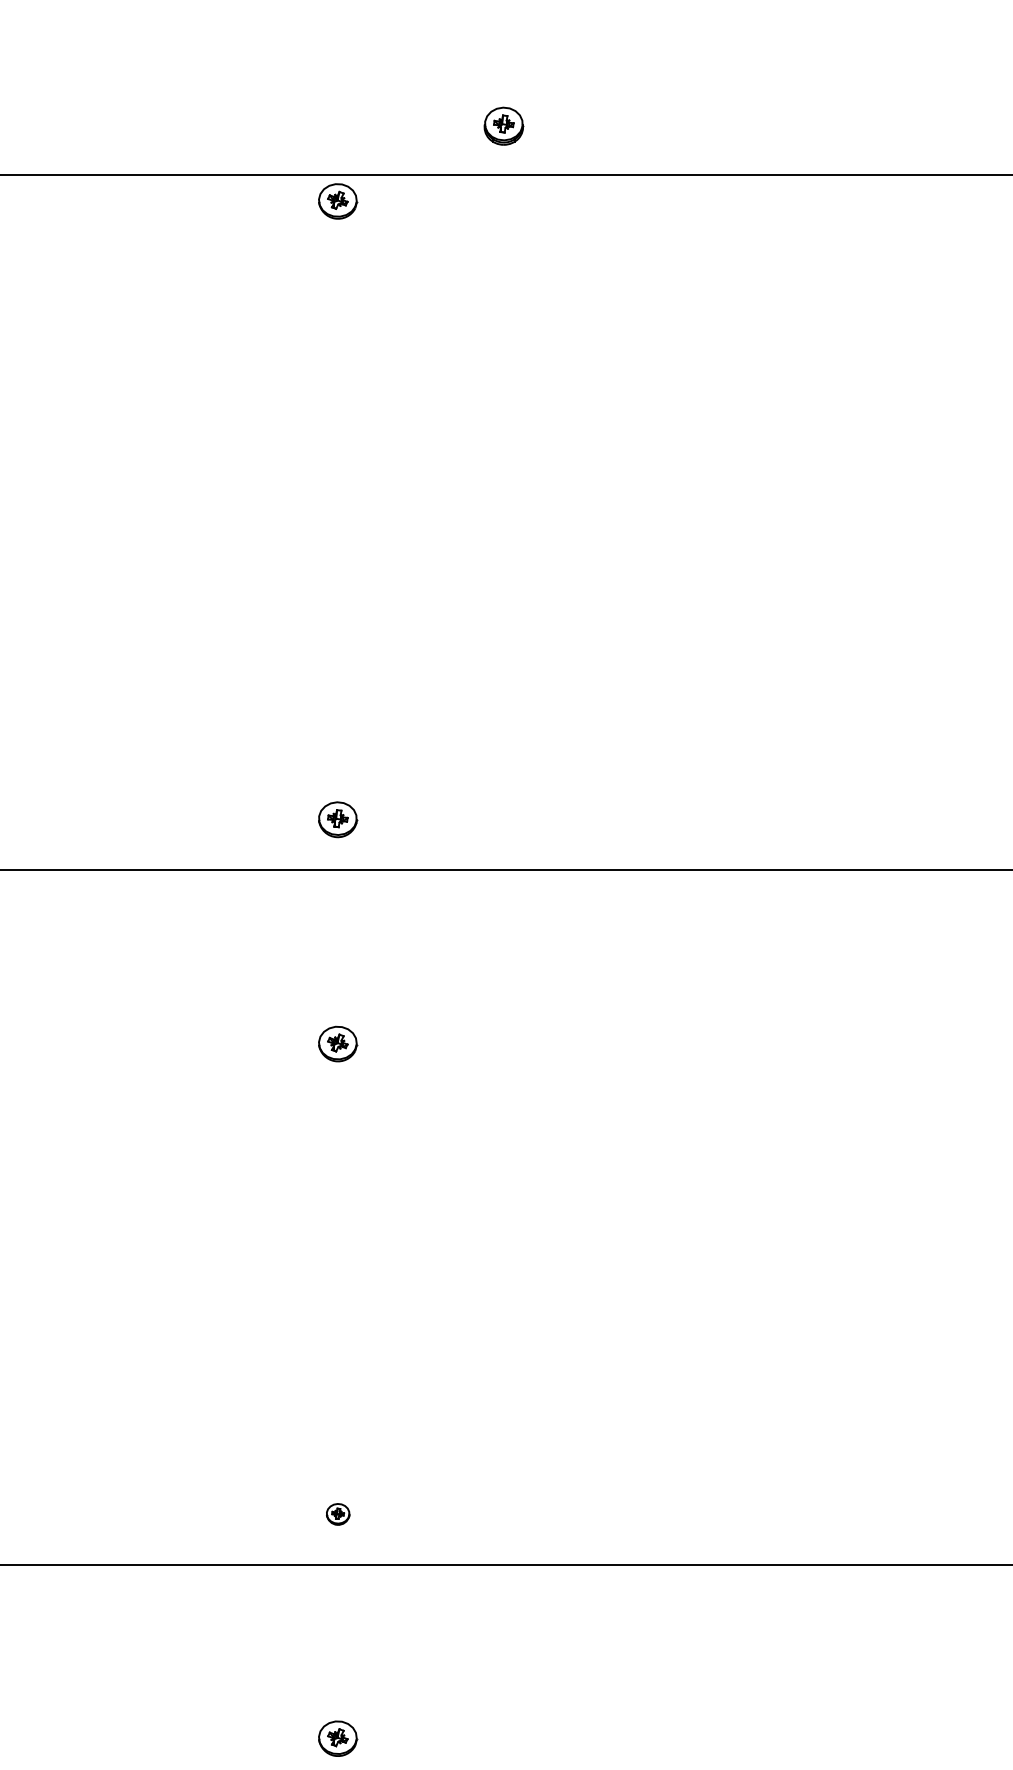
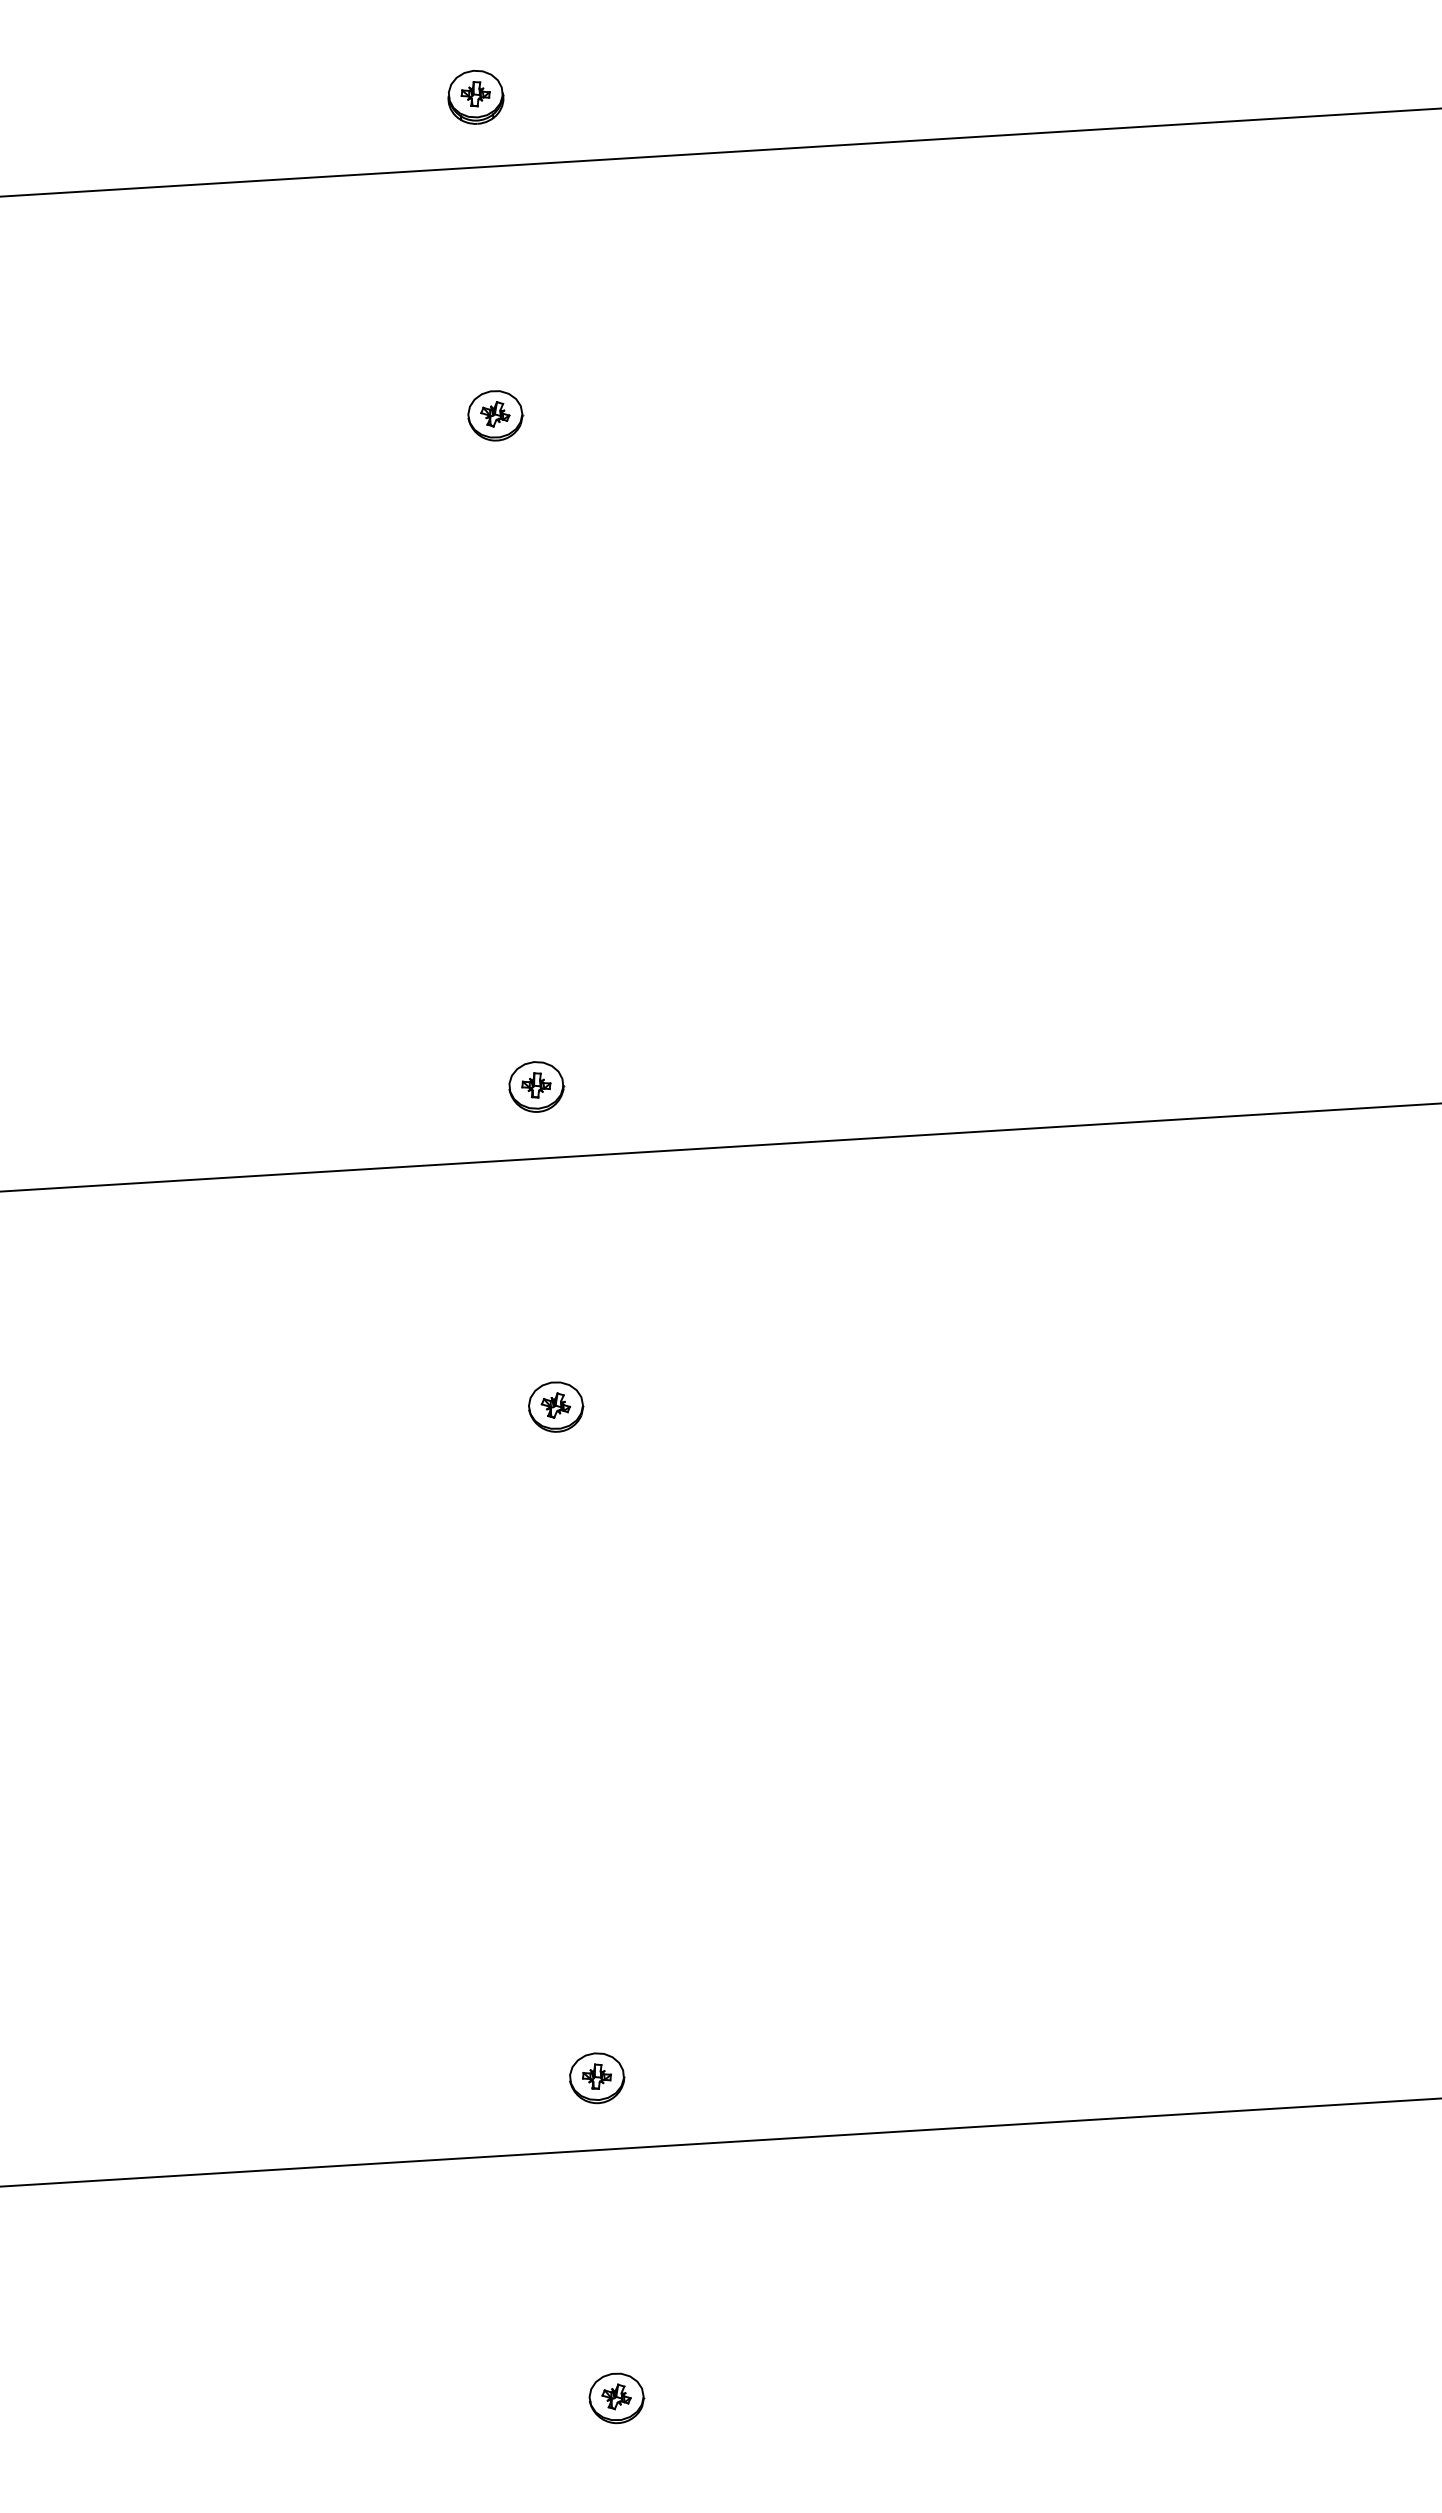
part: (503, 125) -> (475, 96), moved
part: (338, 201) -> (496, 415), moved
part: (338, 1514) -> (598, 2078), size x1.67

